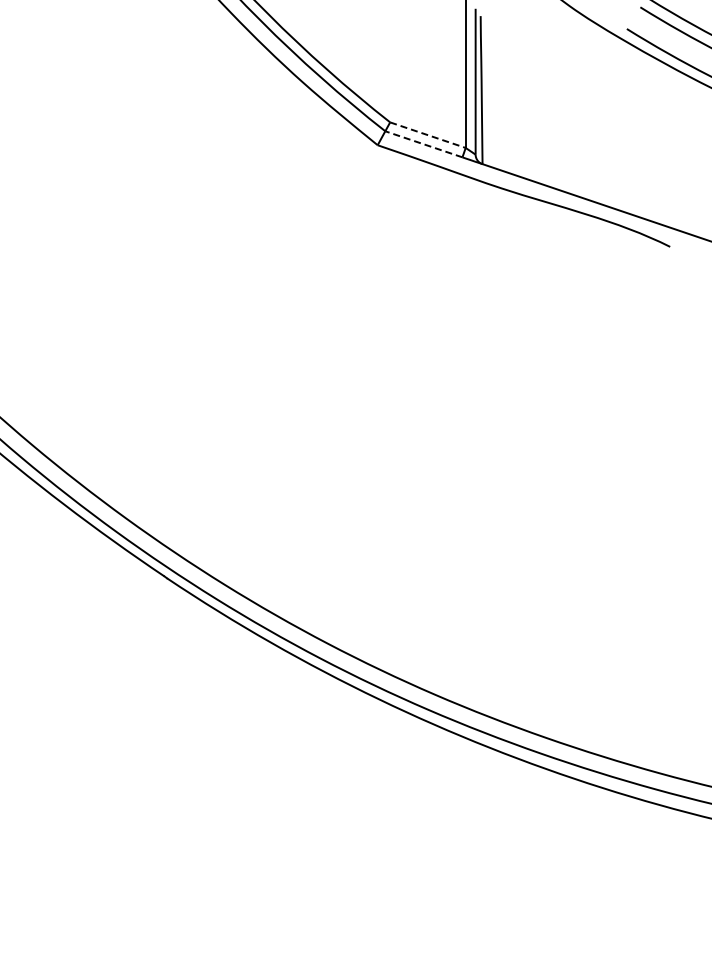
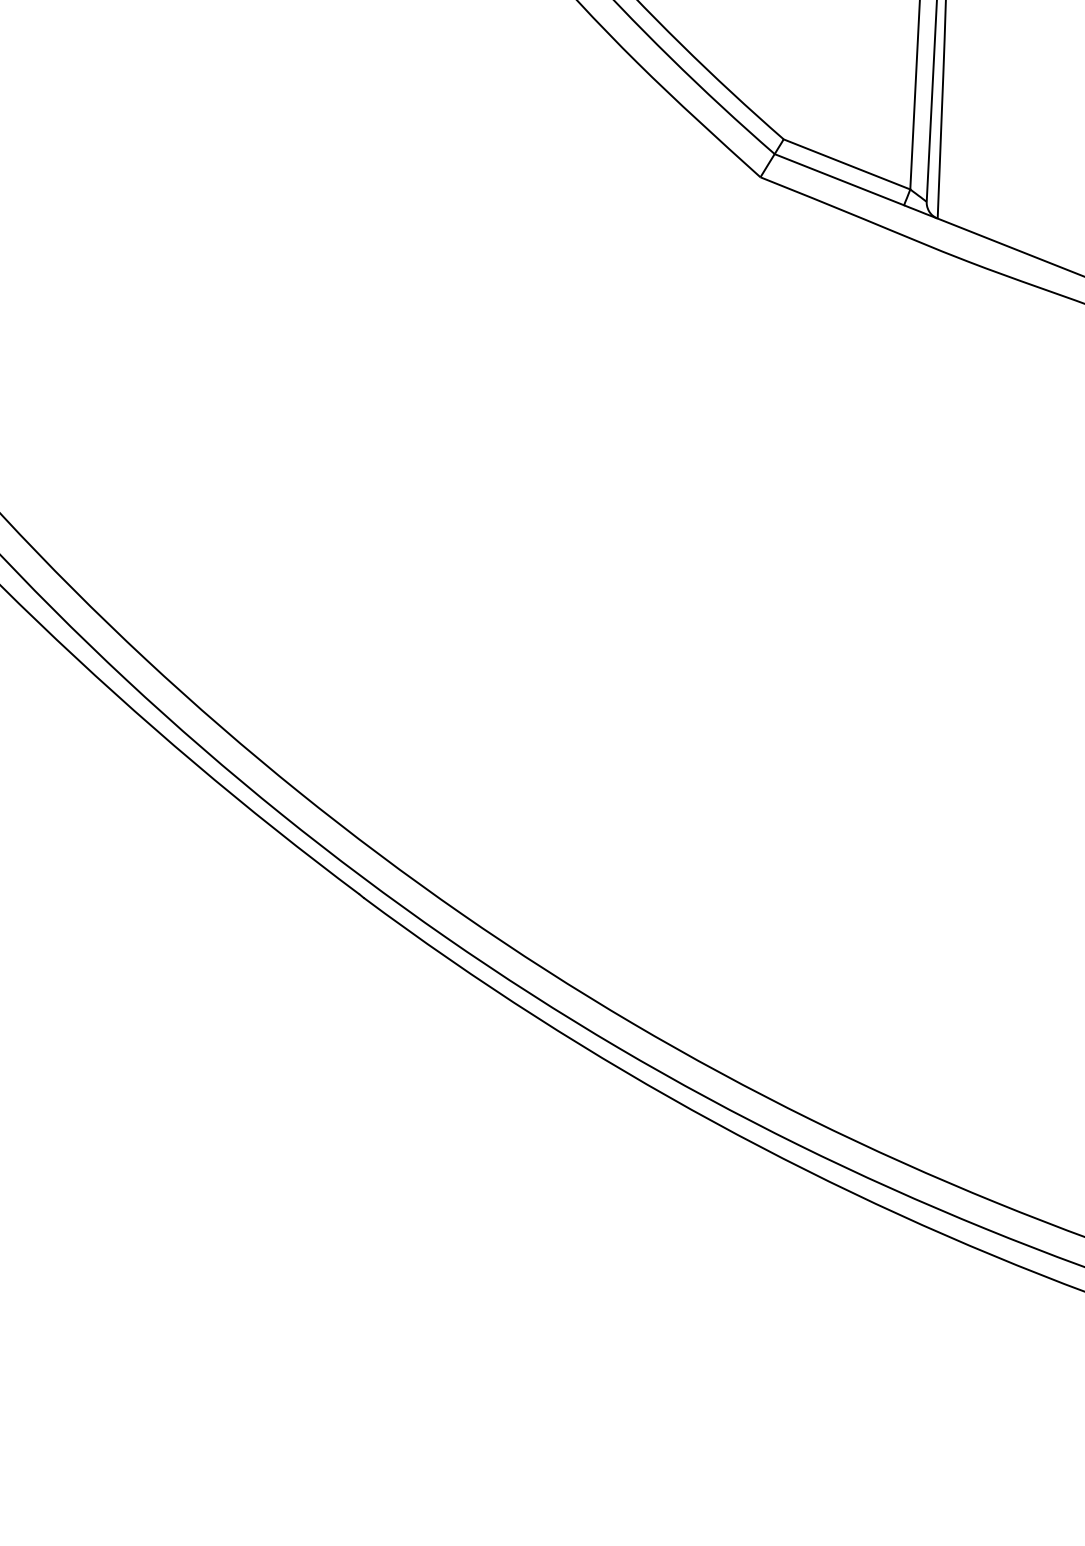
line: (427, 135) -> (846, 164), dashed -> solid
line: (423, 144) -> (838, 179), dashed -> solid

